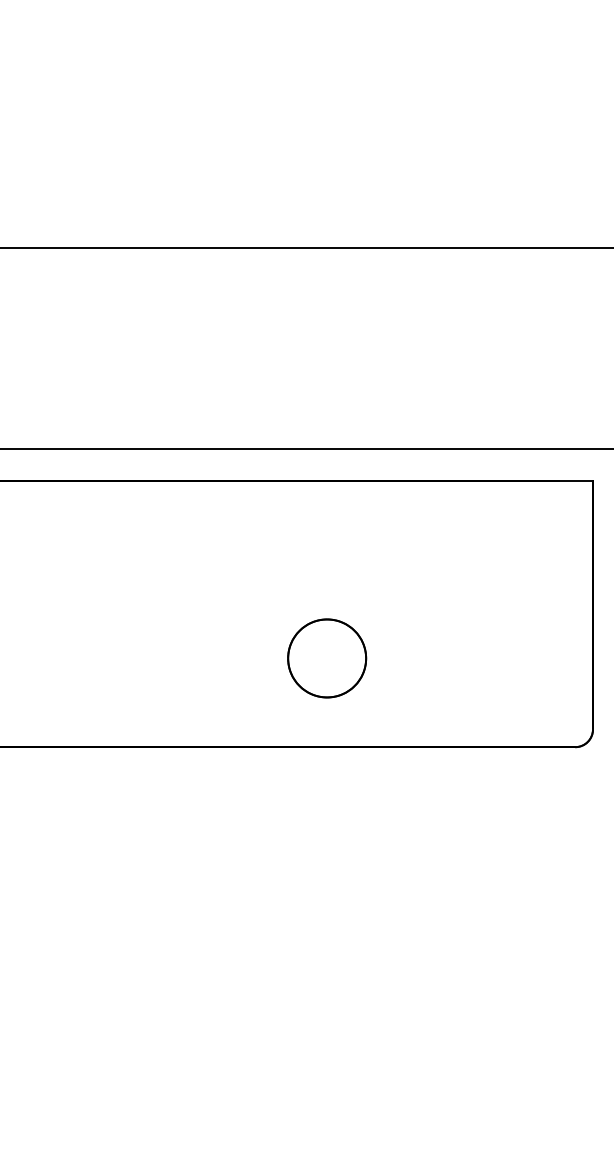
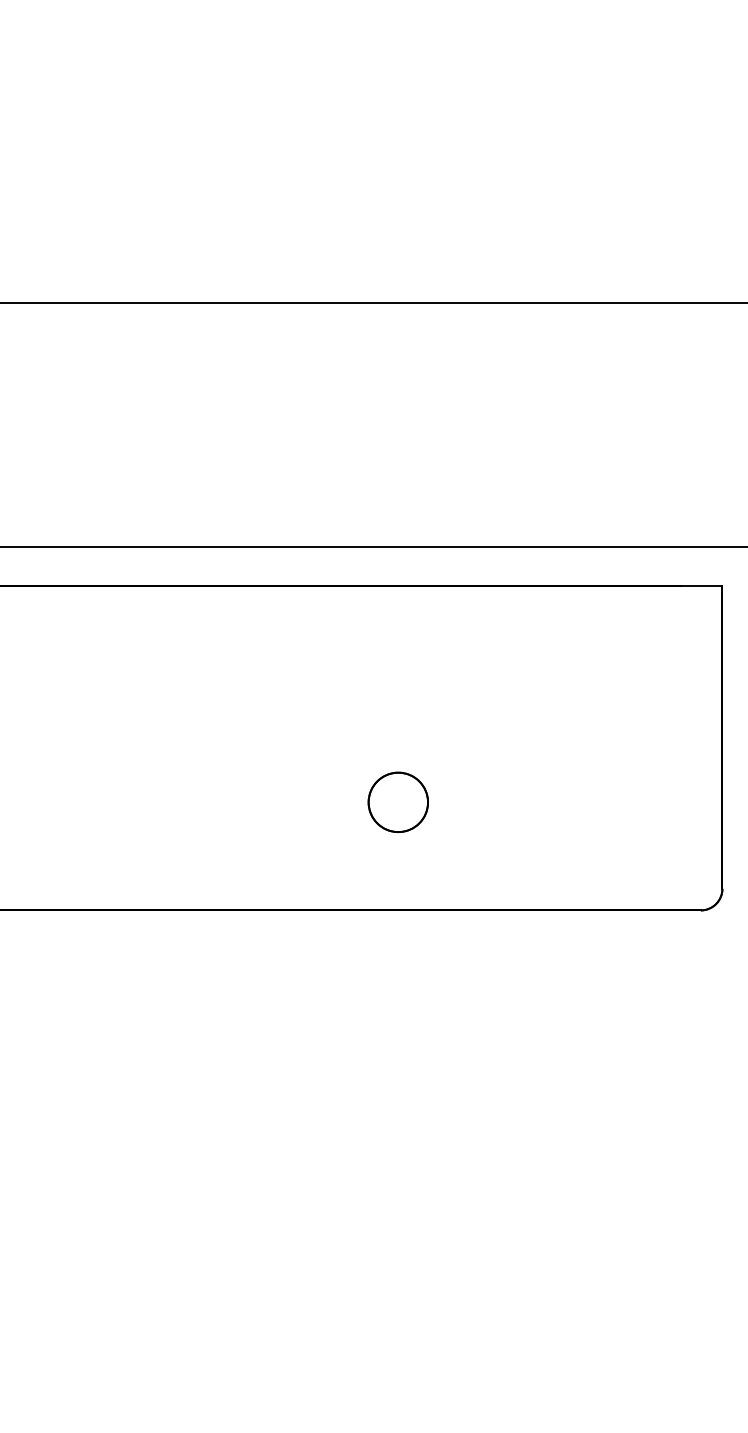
part: (326, 658) -> (397, 802), size x0.62

